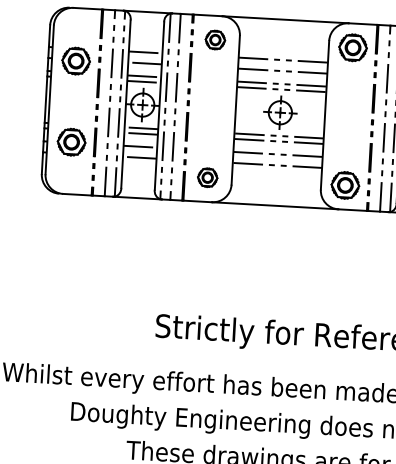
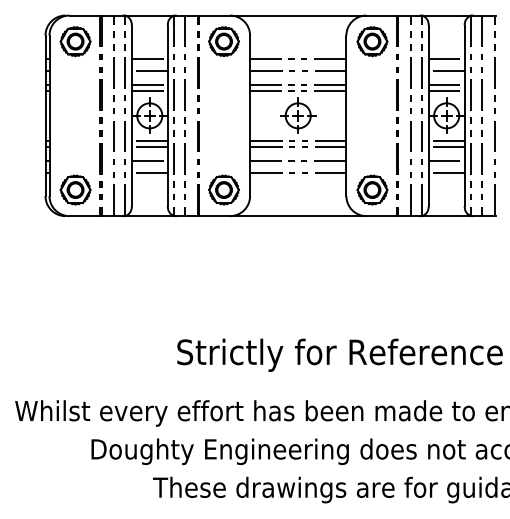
part: (214, 39) -> (223, 41), size x1.43
part: (76, 61) -> (75, 41), moved
part: (71, 141) -> (75, 189), moved
part: (207, 177) -> (223, 189), size x1.43

